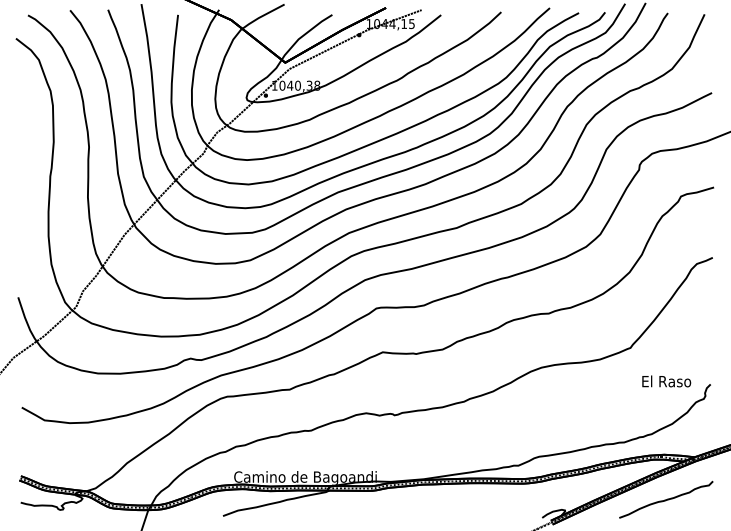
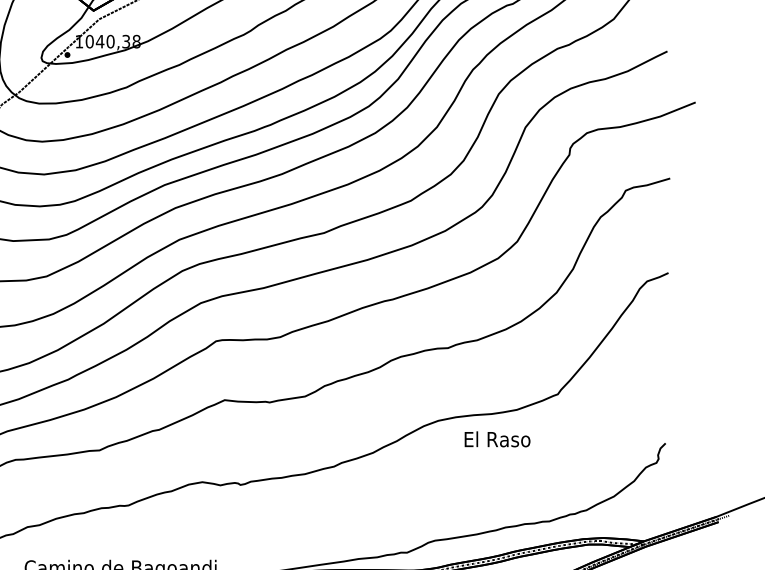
text: (666, 381) -> (497, 439), moved

